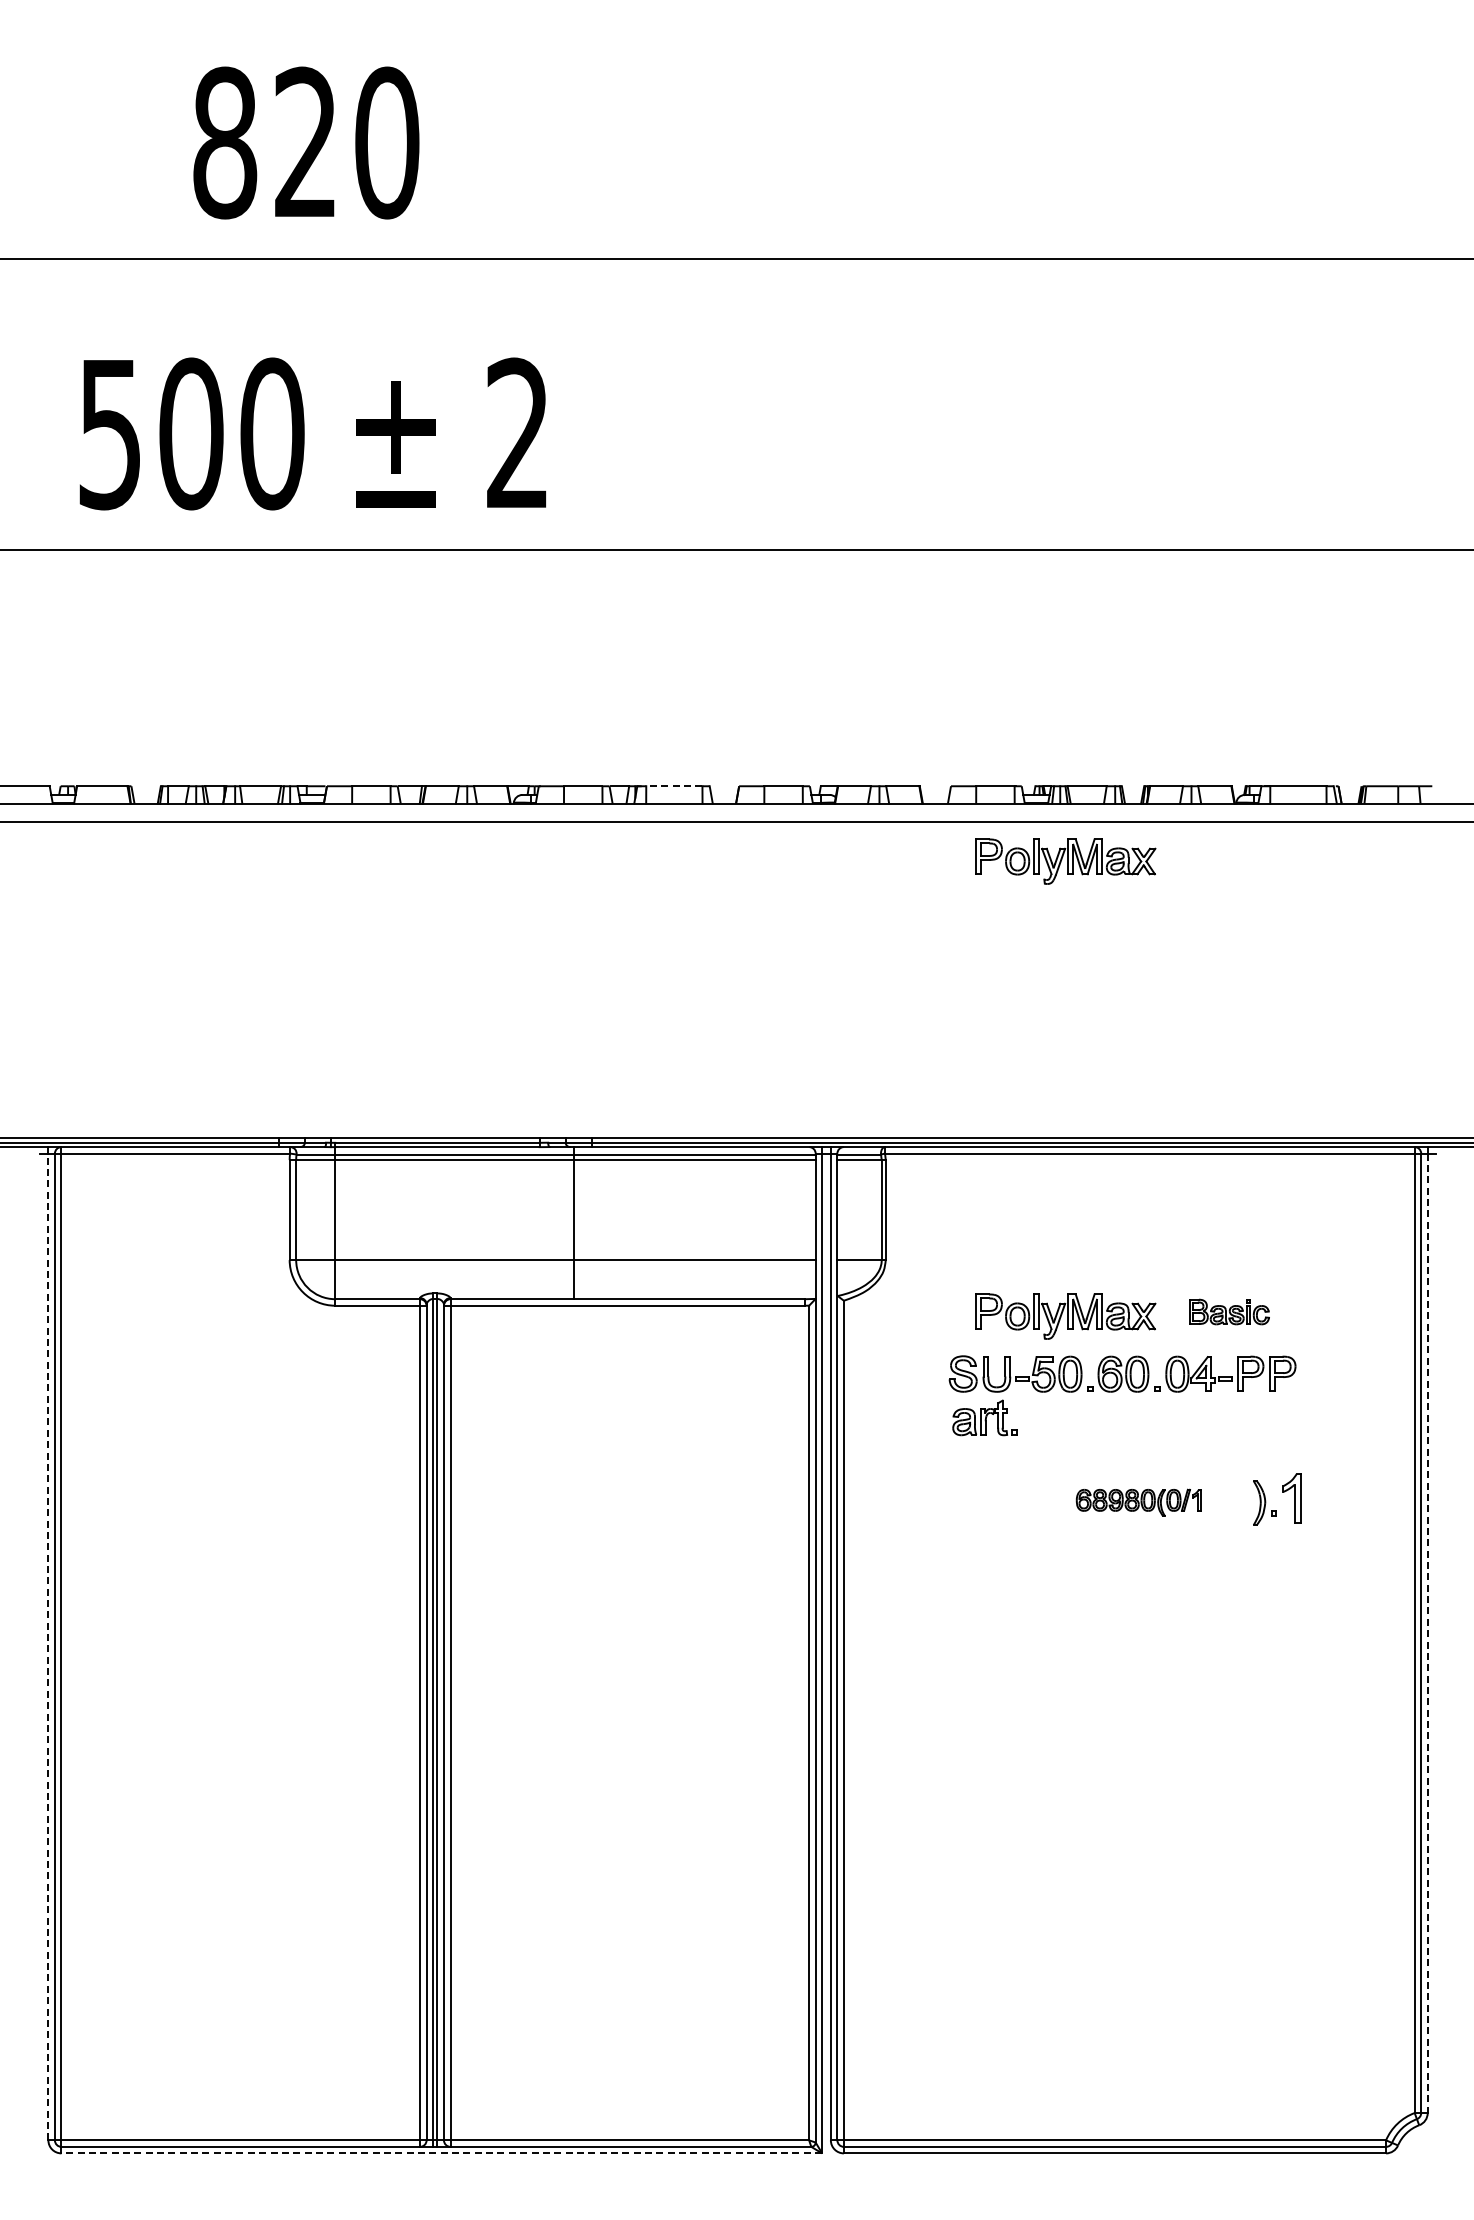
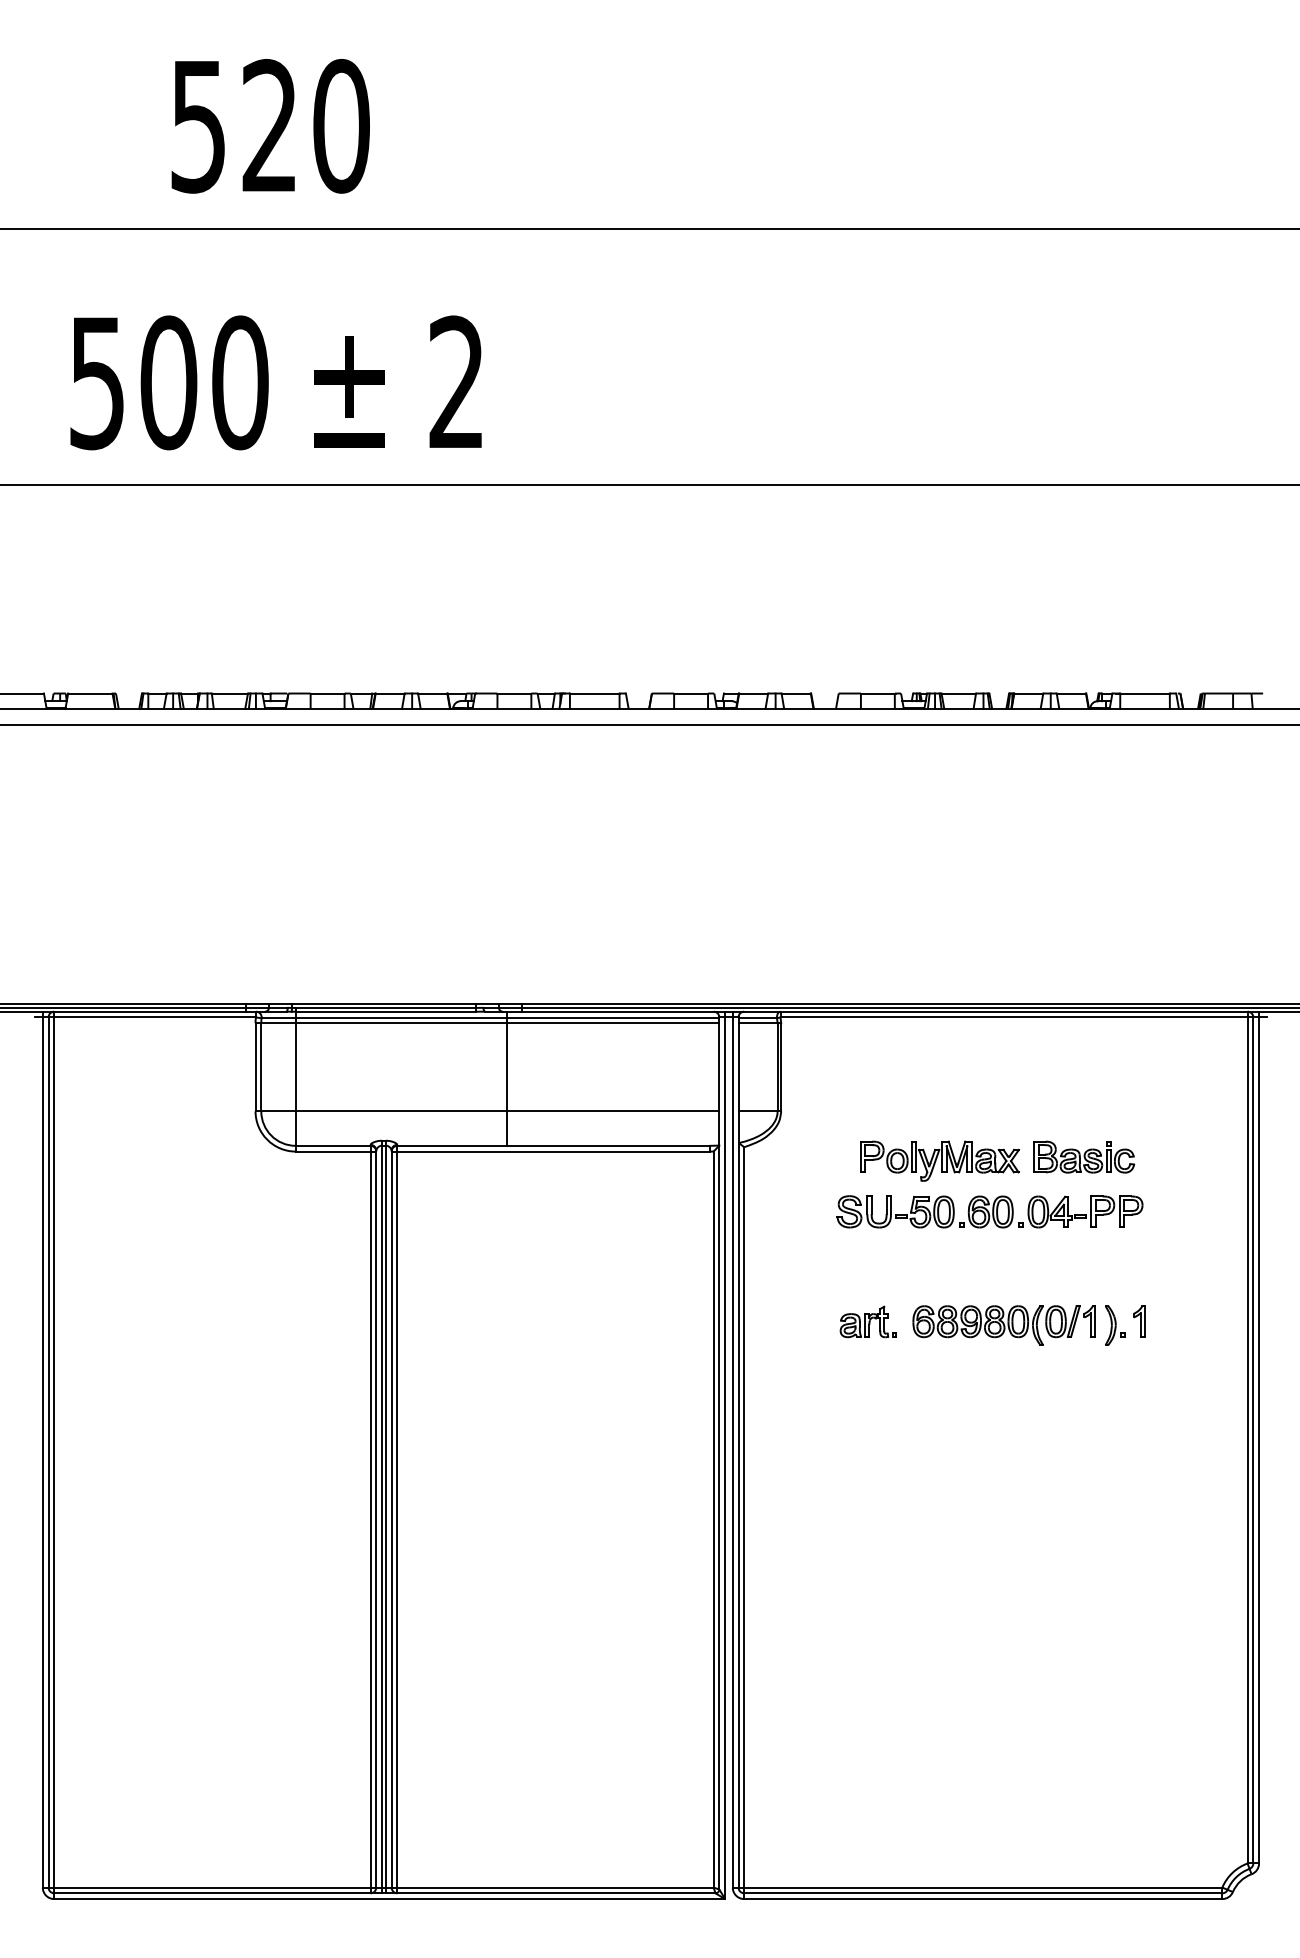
text: (225, 142) -> (198, 125), 820 -> 520
line: (673, 786) -> (594, 693), dashed -> solid
part: (1065, 861) -> (939, 759), removed
part: (1229, 1311) -> (1084, 1156), size x1.43
part: (984, 1417) -> (868, 1321), moved
part: (1291, 1498) -> (1138, 1321), size x0.71
part: (1138, 1502) -> (1004, 1325), size x1.67
line: (1427, 1633) -> (1258, 1440), dashed -> solid
line: (48, 1646) -> (42, 1452), dashed -> solid
line: (441, 2153) -> (389, 1899), dashed -> solid

